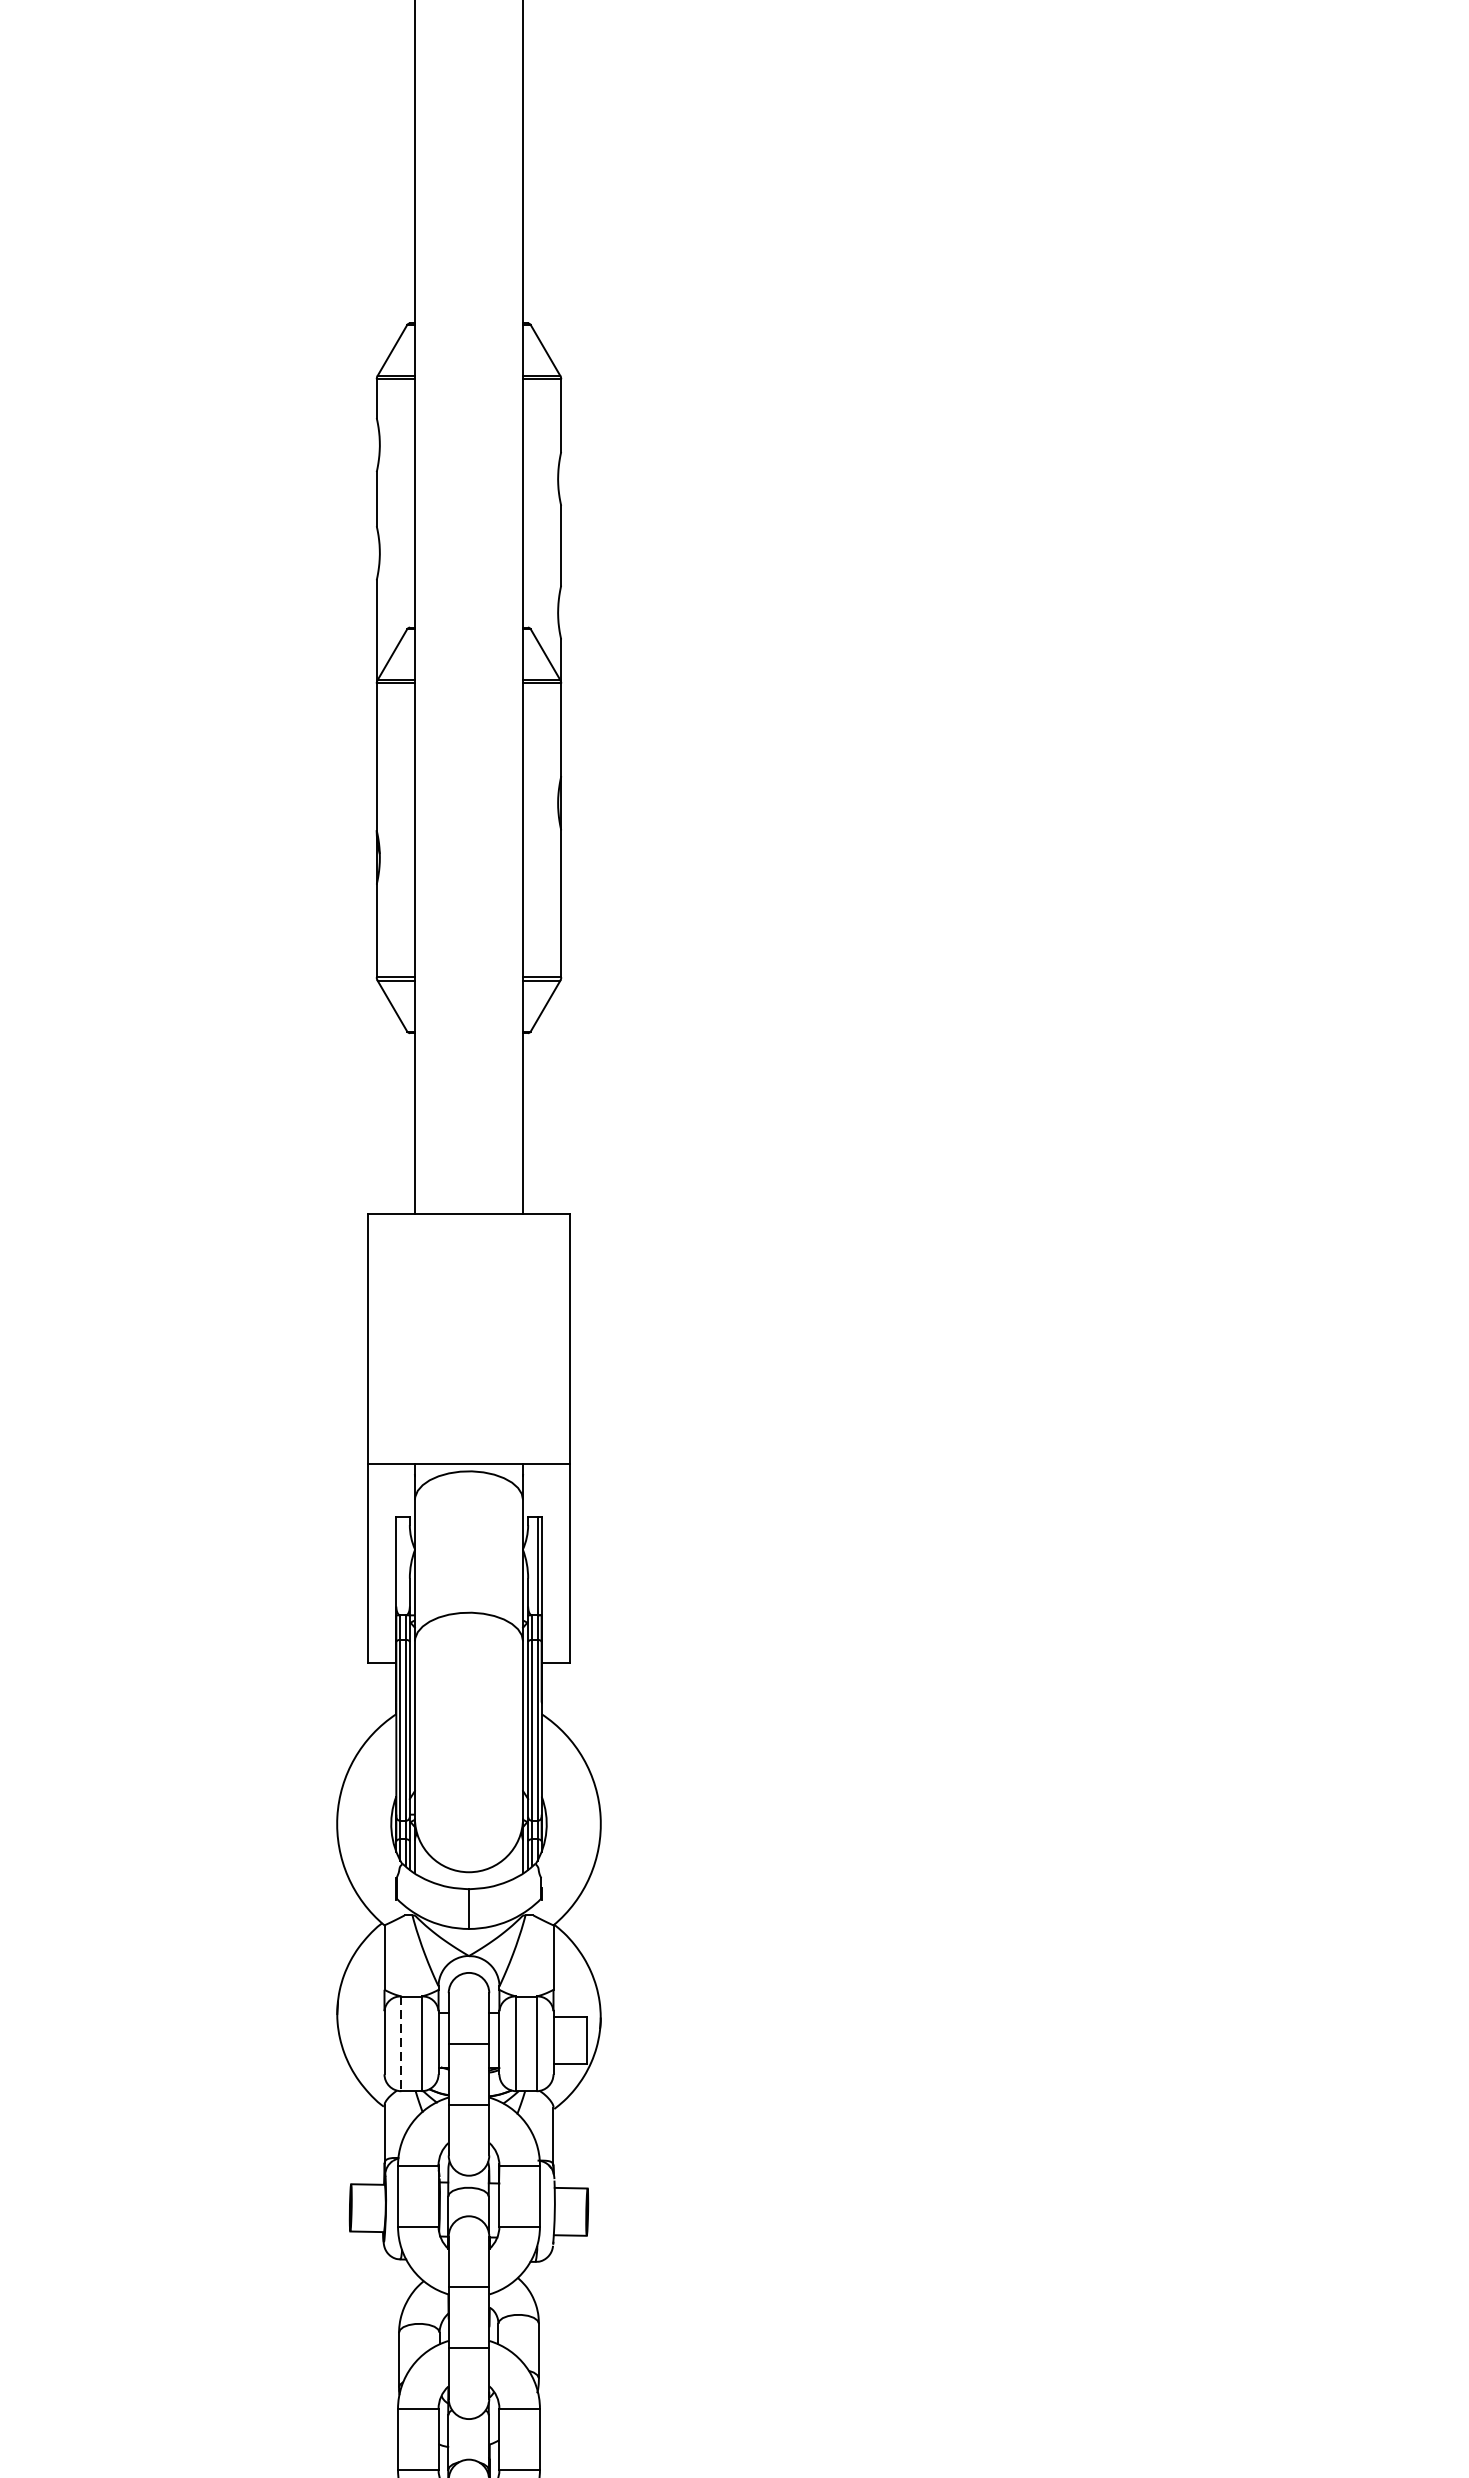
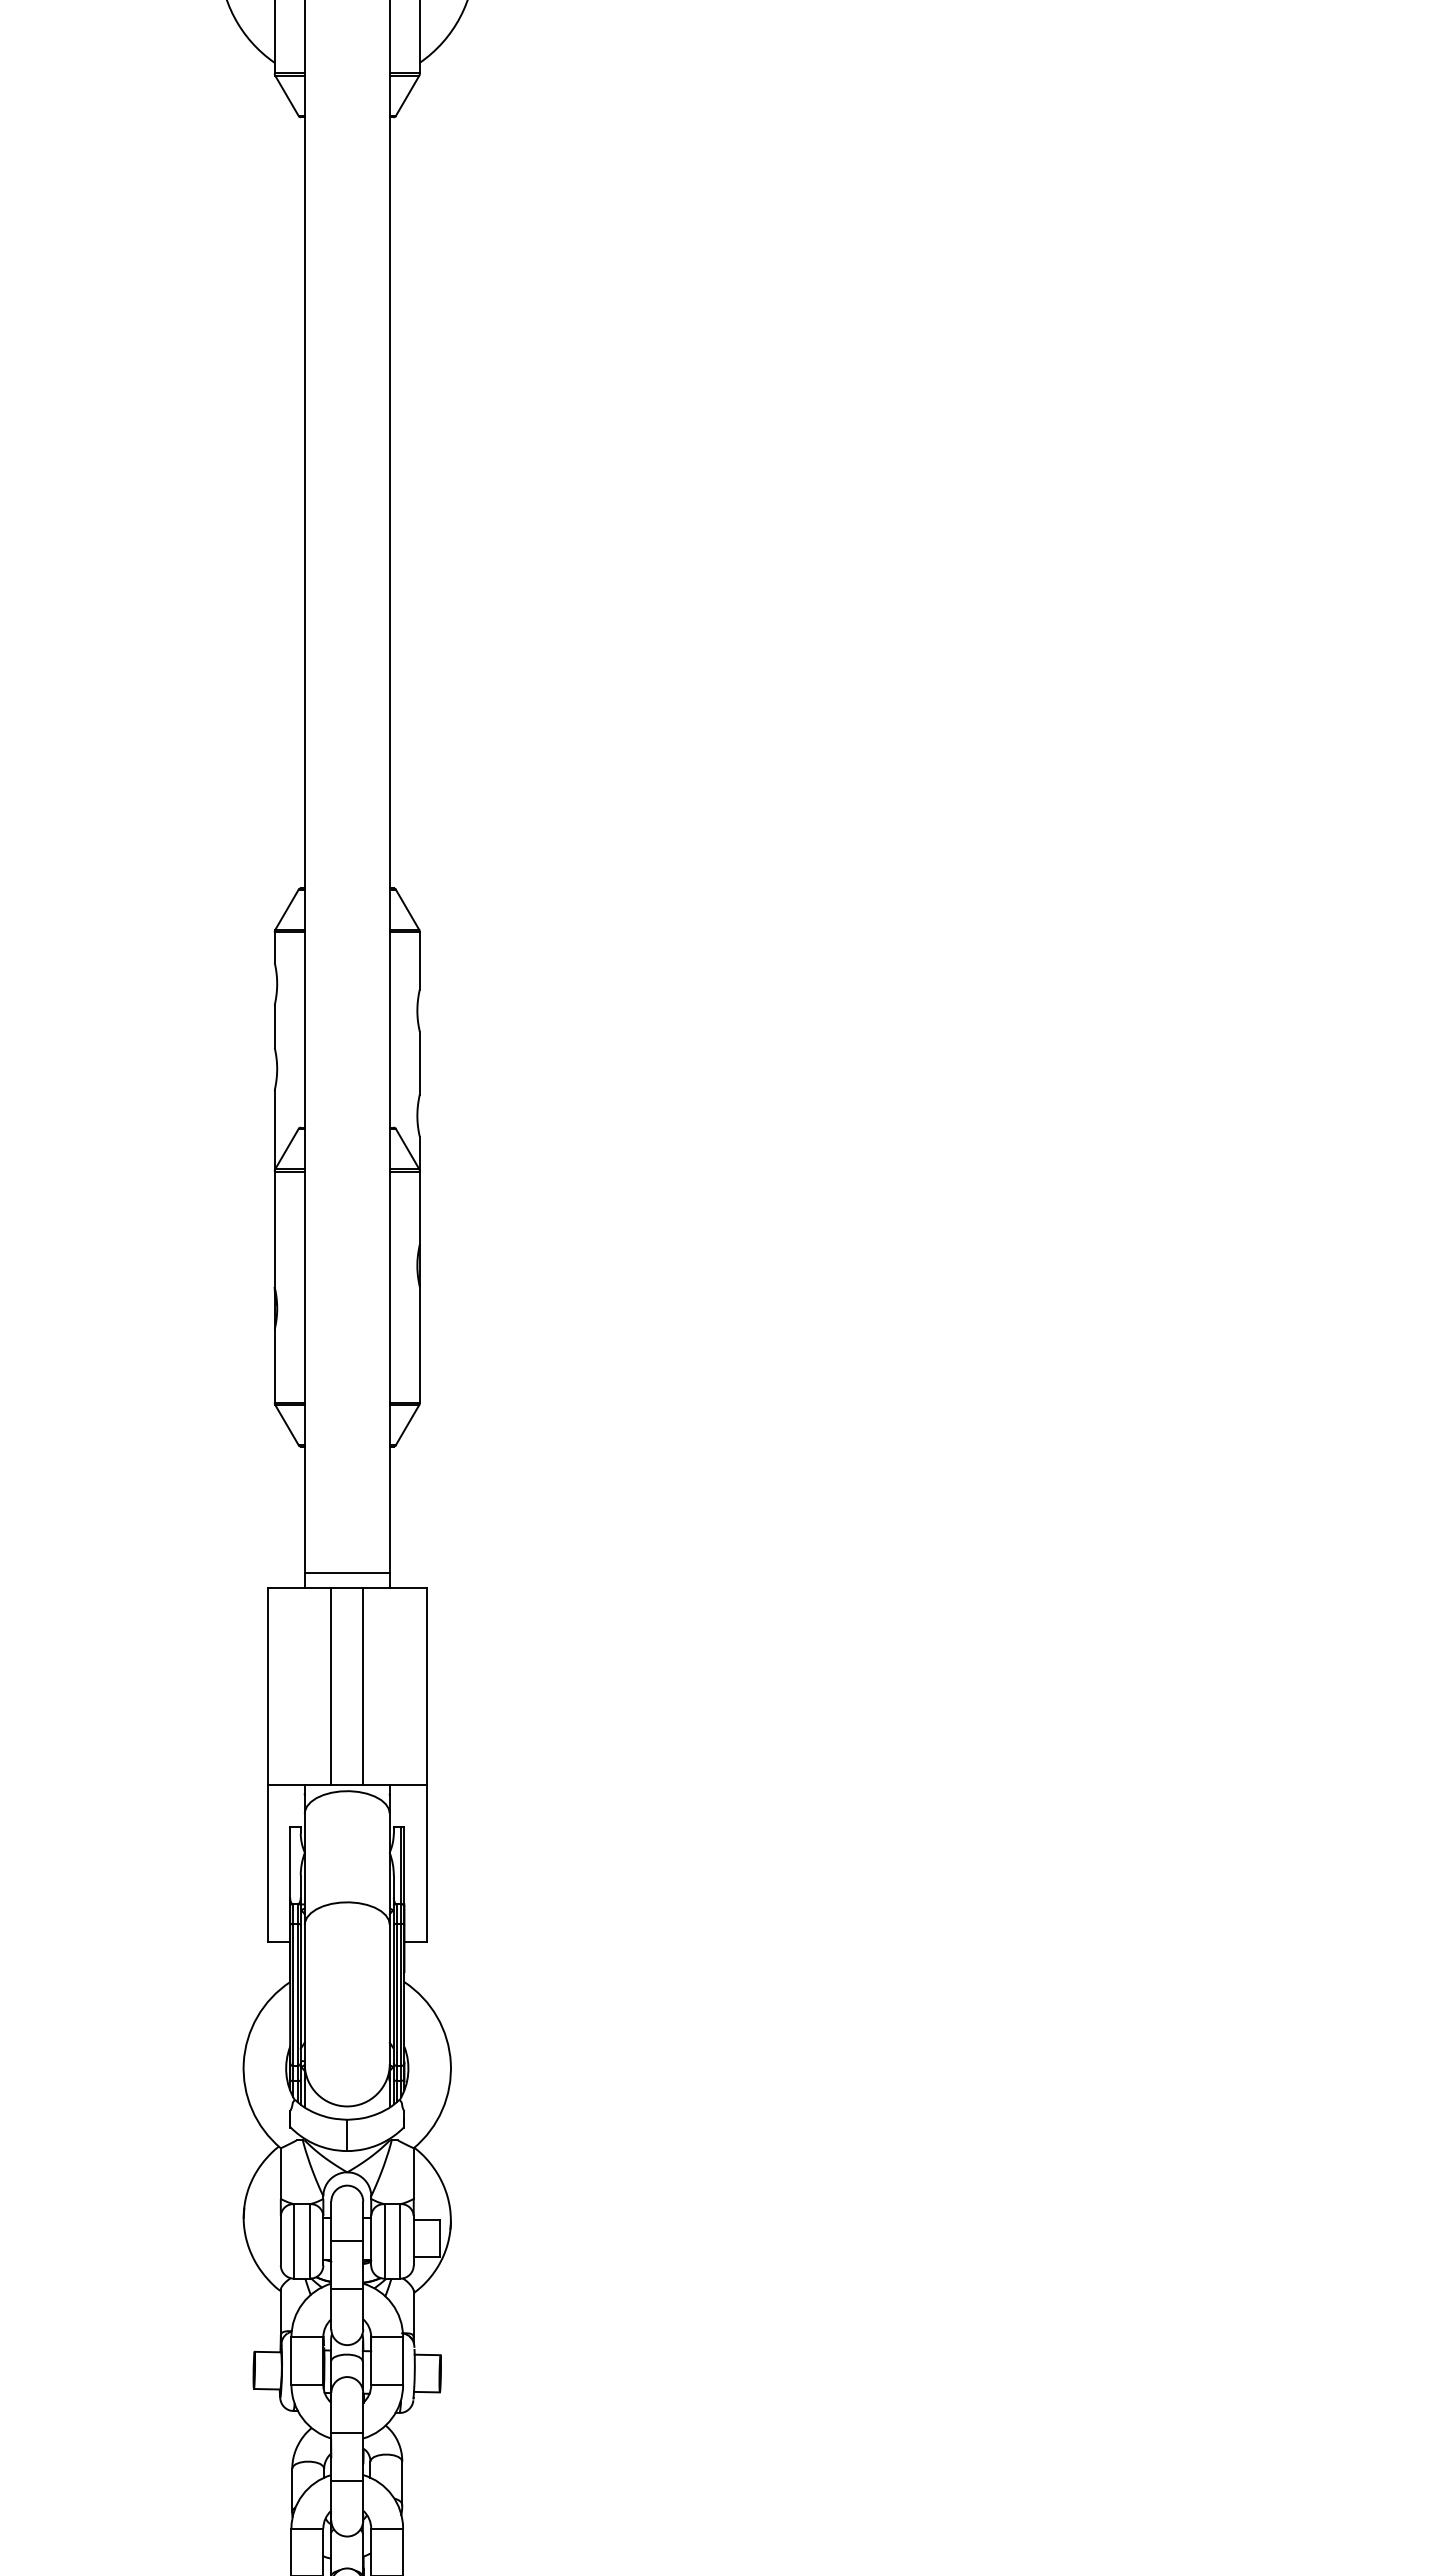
line: (467, 1193) -> (346, 1572), added
line: (448, 1338) -> (331, 1686), added
line: (489, 1338) -> (363, 1686), added
line: (401, 2043) -> (294, 2241), dashed -> solid

